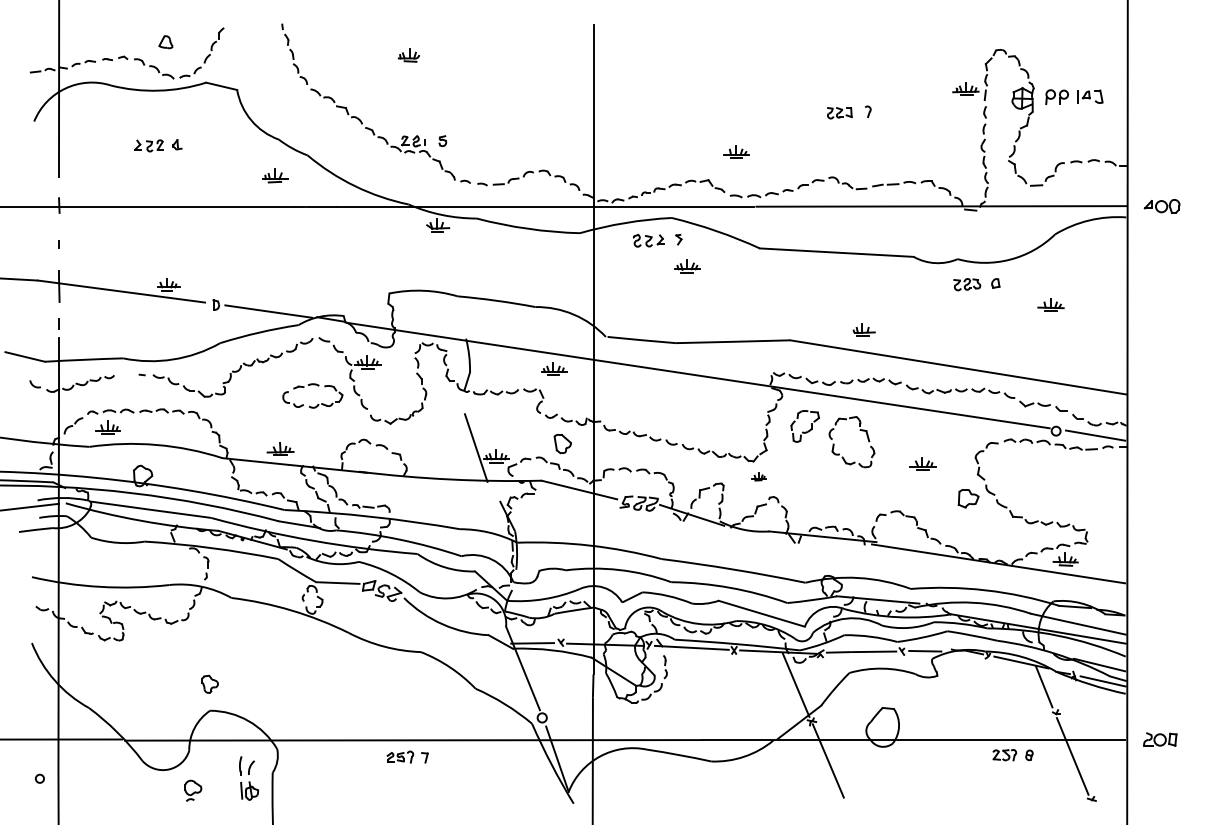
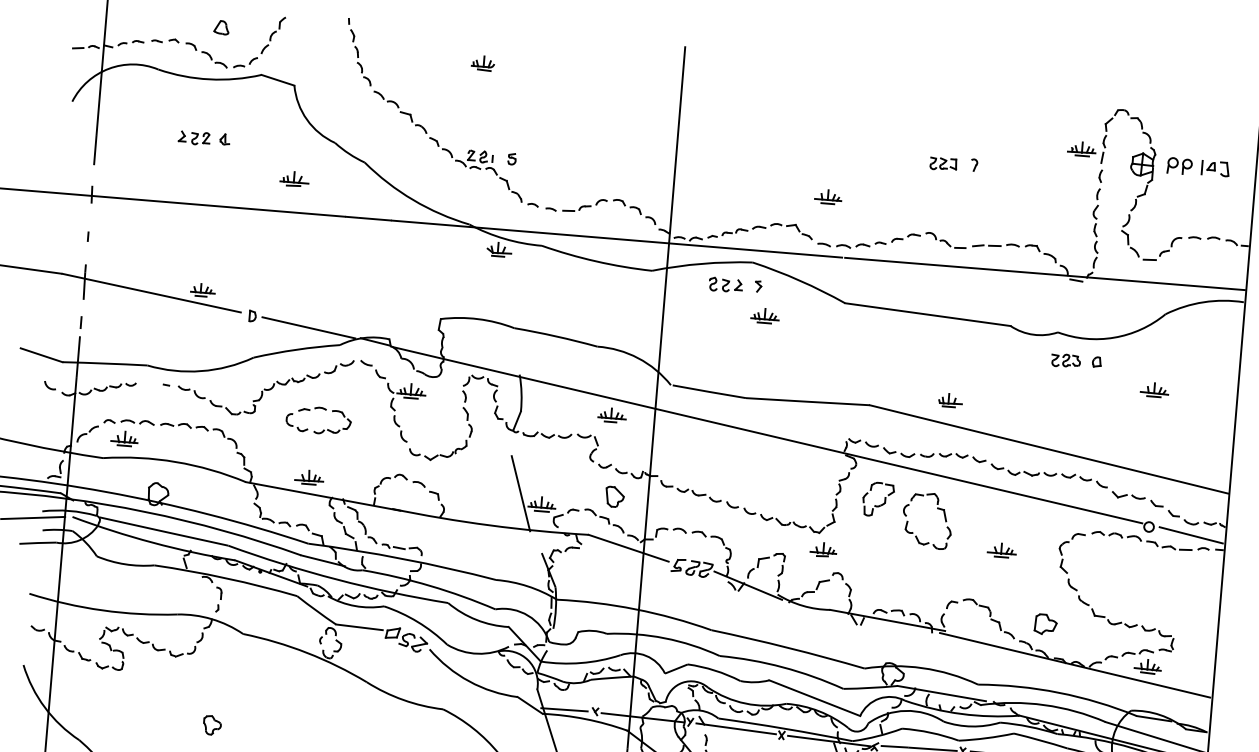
part: (275, 175) -> (294, 178), moved
part: (312, 385) -> (319, 409), moved
part: (758, 476) -> (823, 549), size x1.67
part: (968, 498) -> (1045, 624), moved

